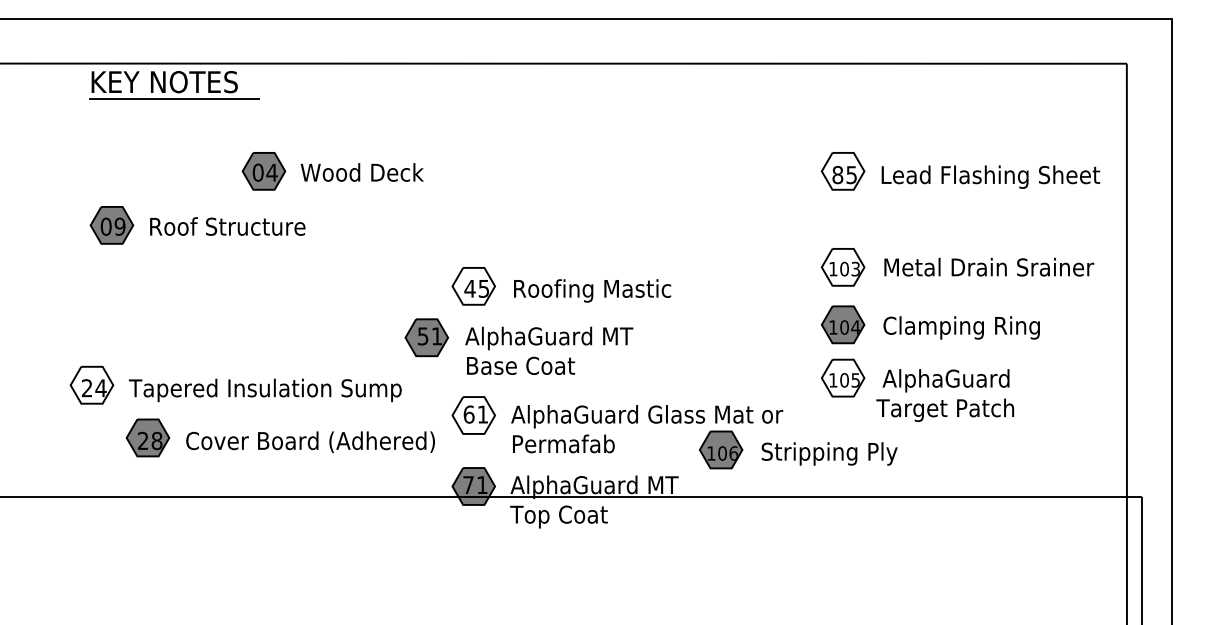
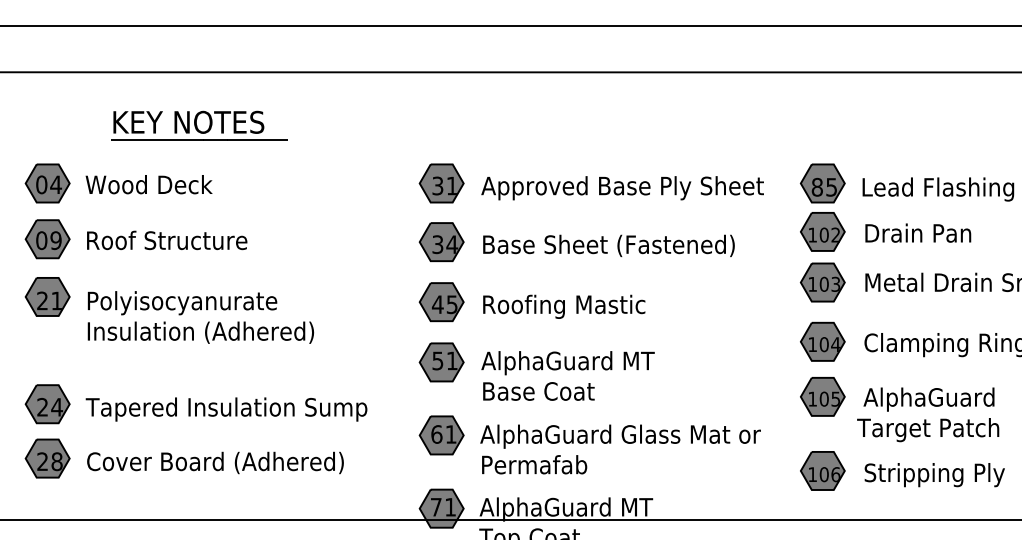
part: (174, 85) -> (198, 125), moved
fill: (842, 170) -> (822, 182), added
part: (332, 171) -> (118, 183), moved
part: (618, 171) -> (591, 183), added
part: (903, 217) -> (885, 231), added
part: (197, 225) -> (135, 239), moved
part: (604, 227) -> (576, 241), added
fill: (842, 266) -> (822, 281), added
fill: (473, 285) -> (441, 301), added
part: (209, 294) -> (168, 310), added
part: (518, 346) -> (536, 371), moved
fill: (842, 377) -> (822, 396), added
fill: (91, 384) -> (47, 403), added
fill: (473, 415) -> (441, 435), added
part: (279, 437) -> (183, 458), moved
part: (798, 449) -> (902, 470), moved

